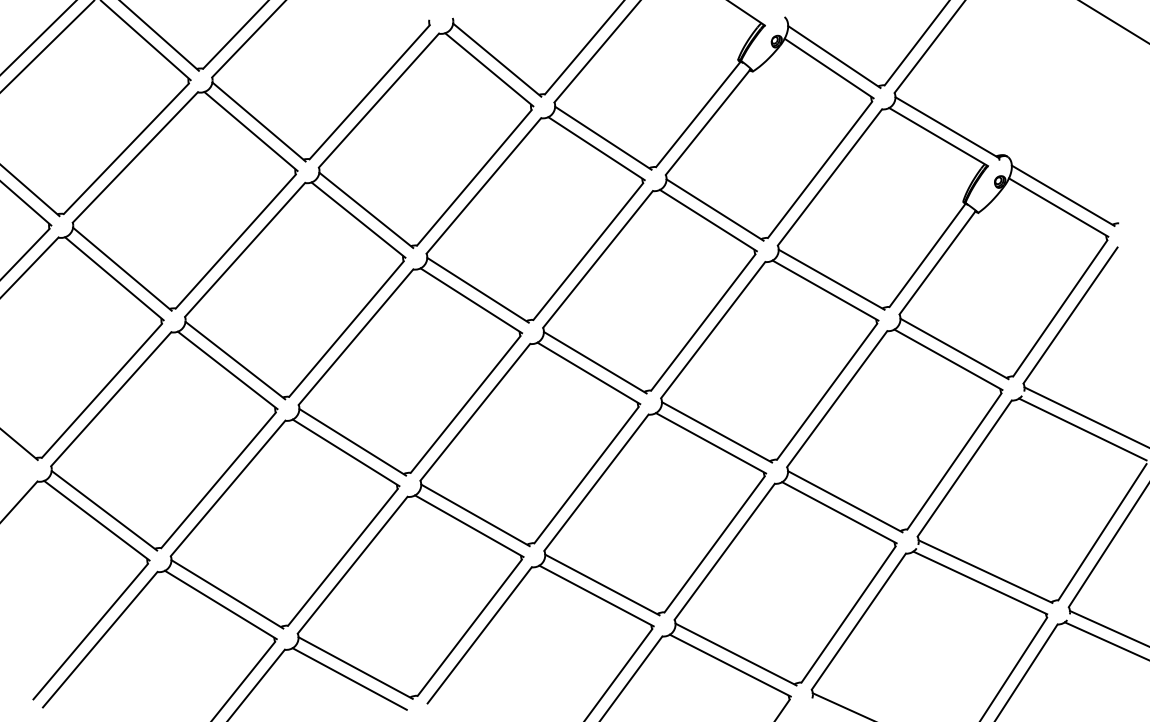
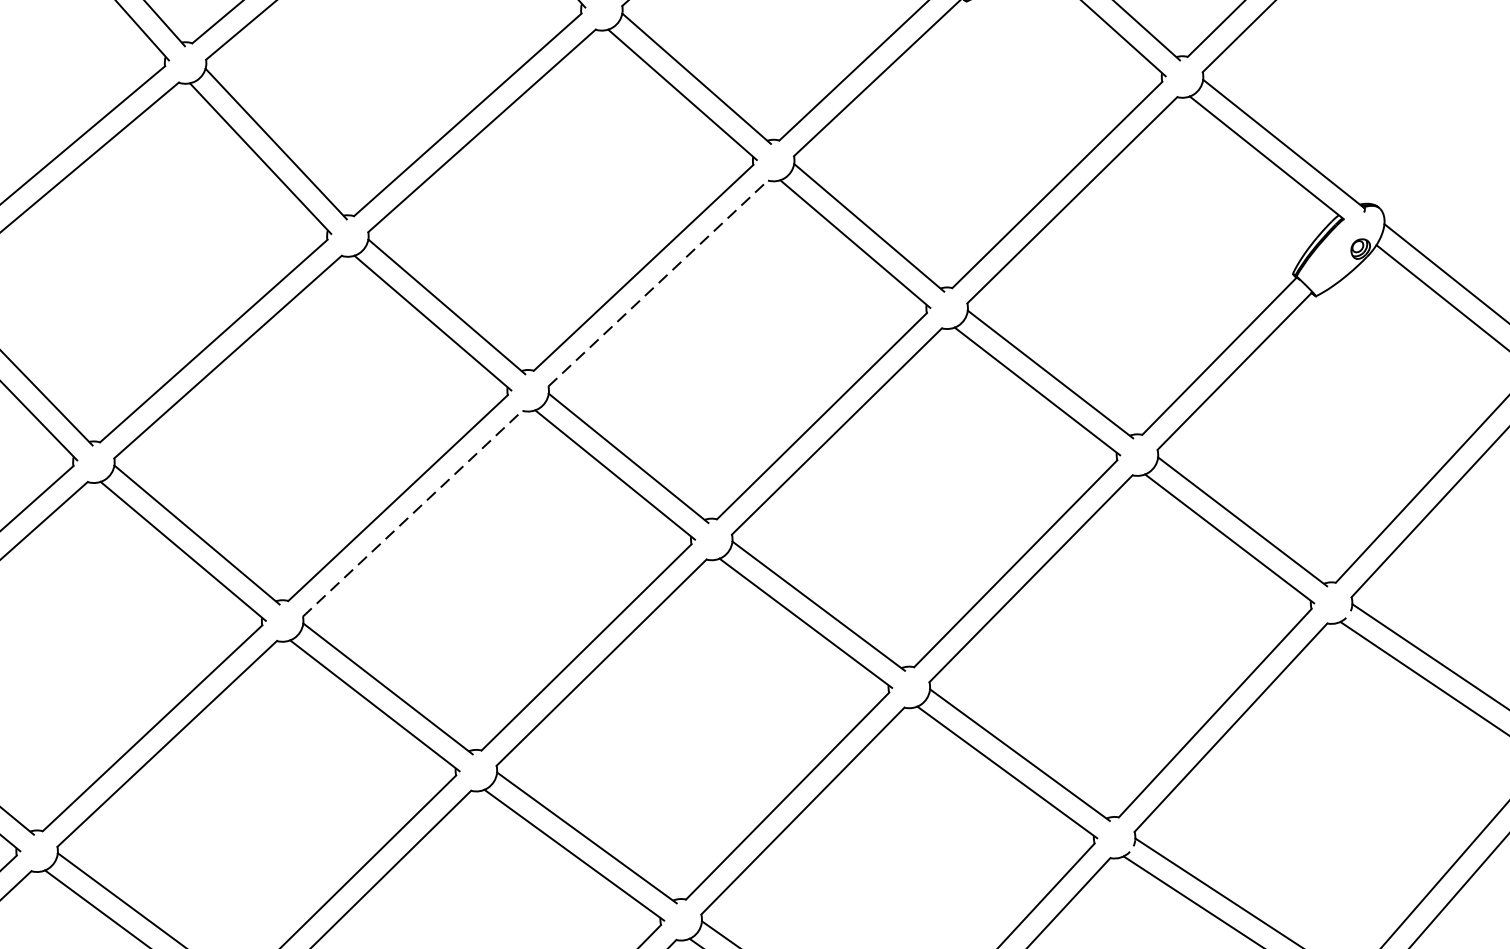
line: (598, 259) -> (659, 283), solid -> dashed
line: (475, 412) -> (412, 514), solid -> dashed

